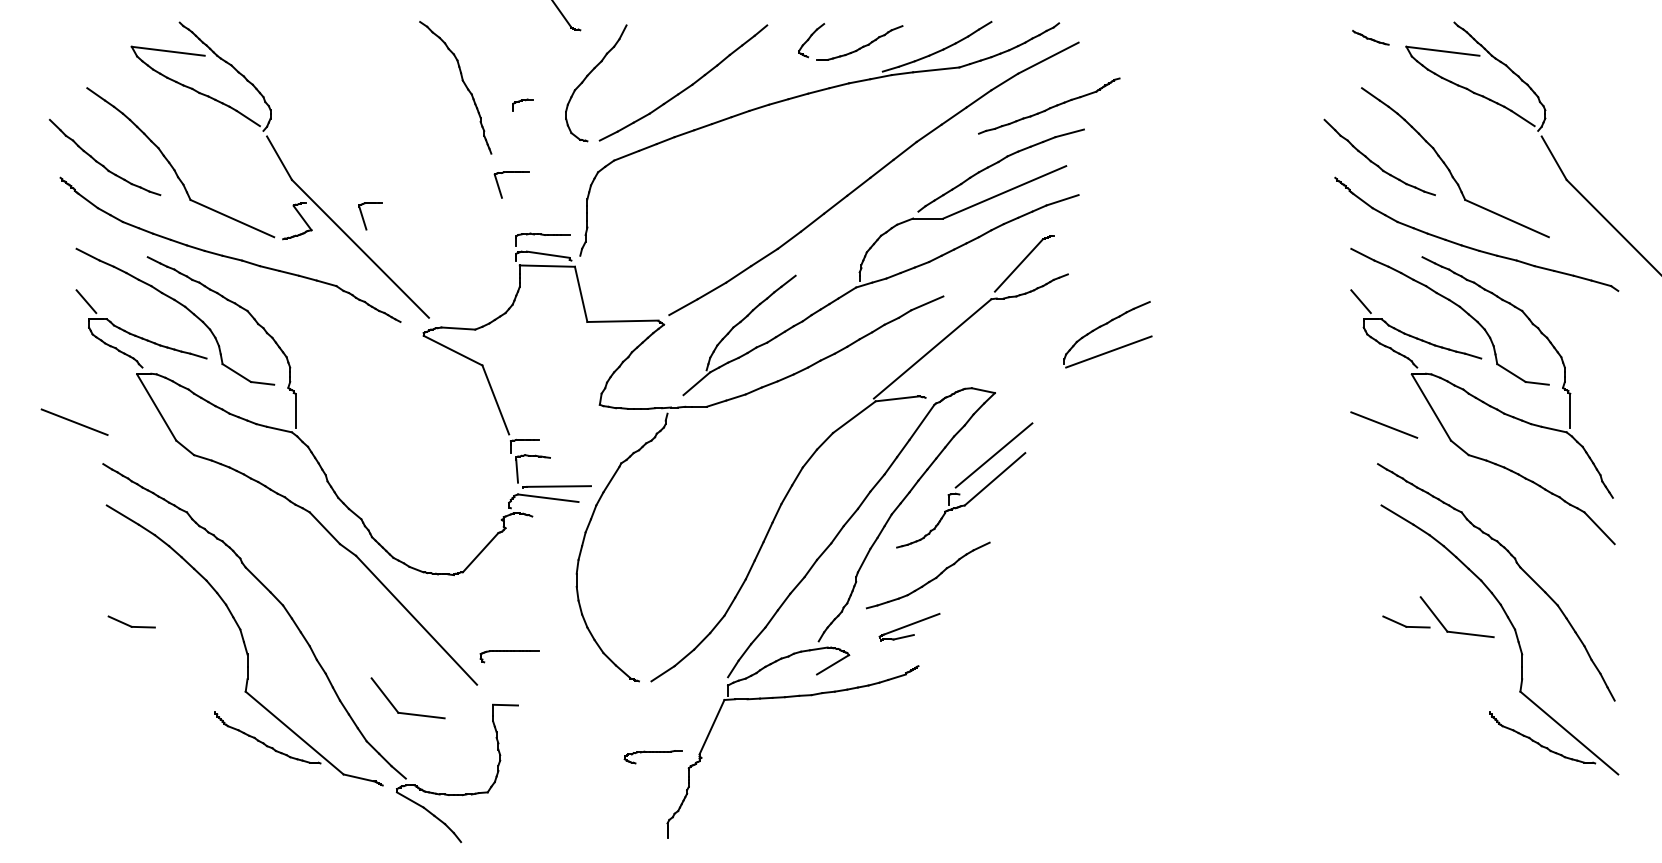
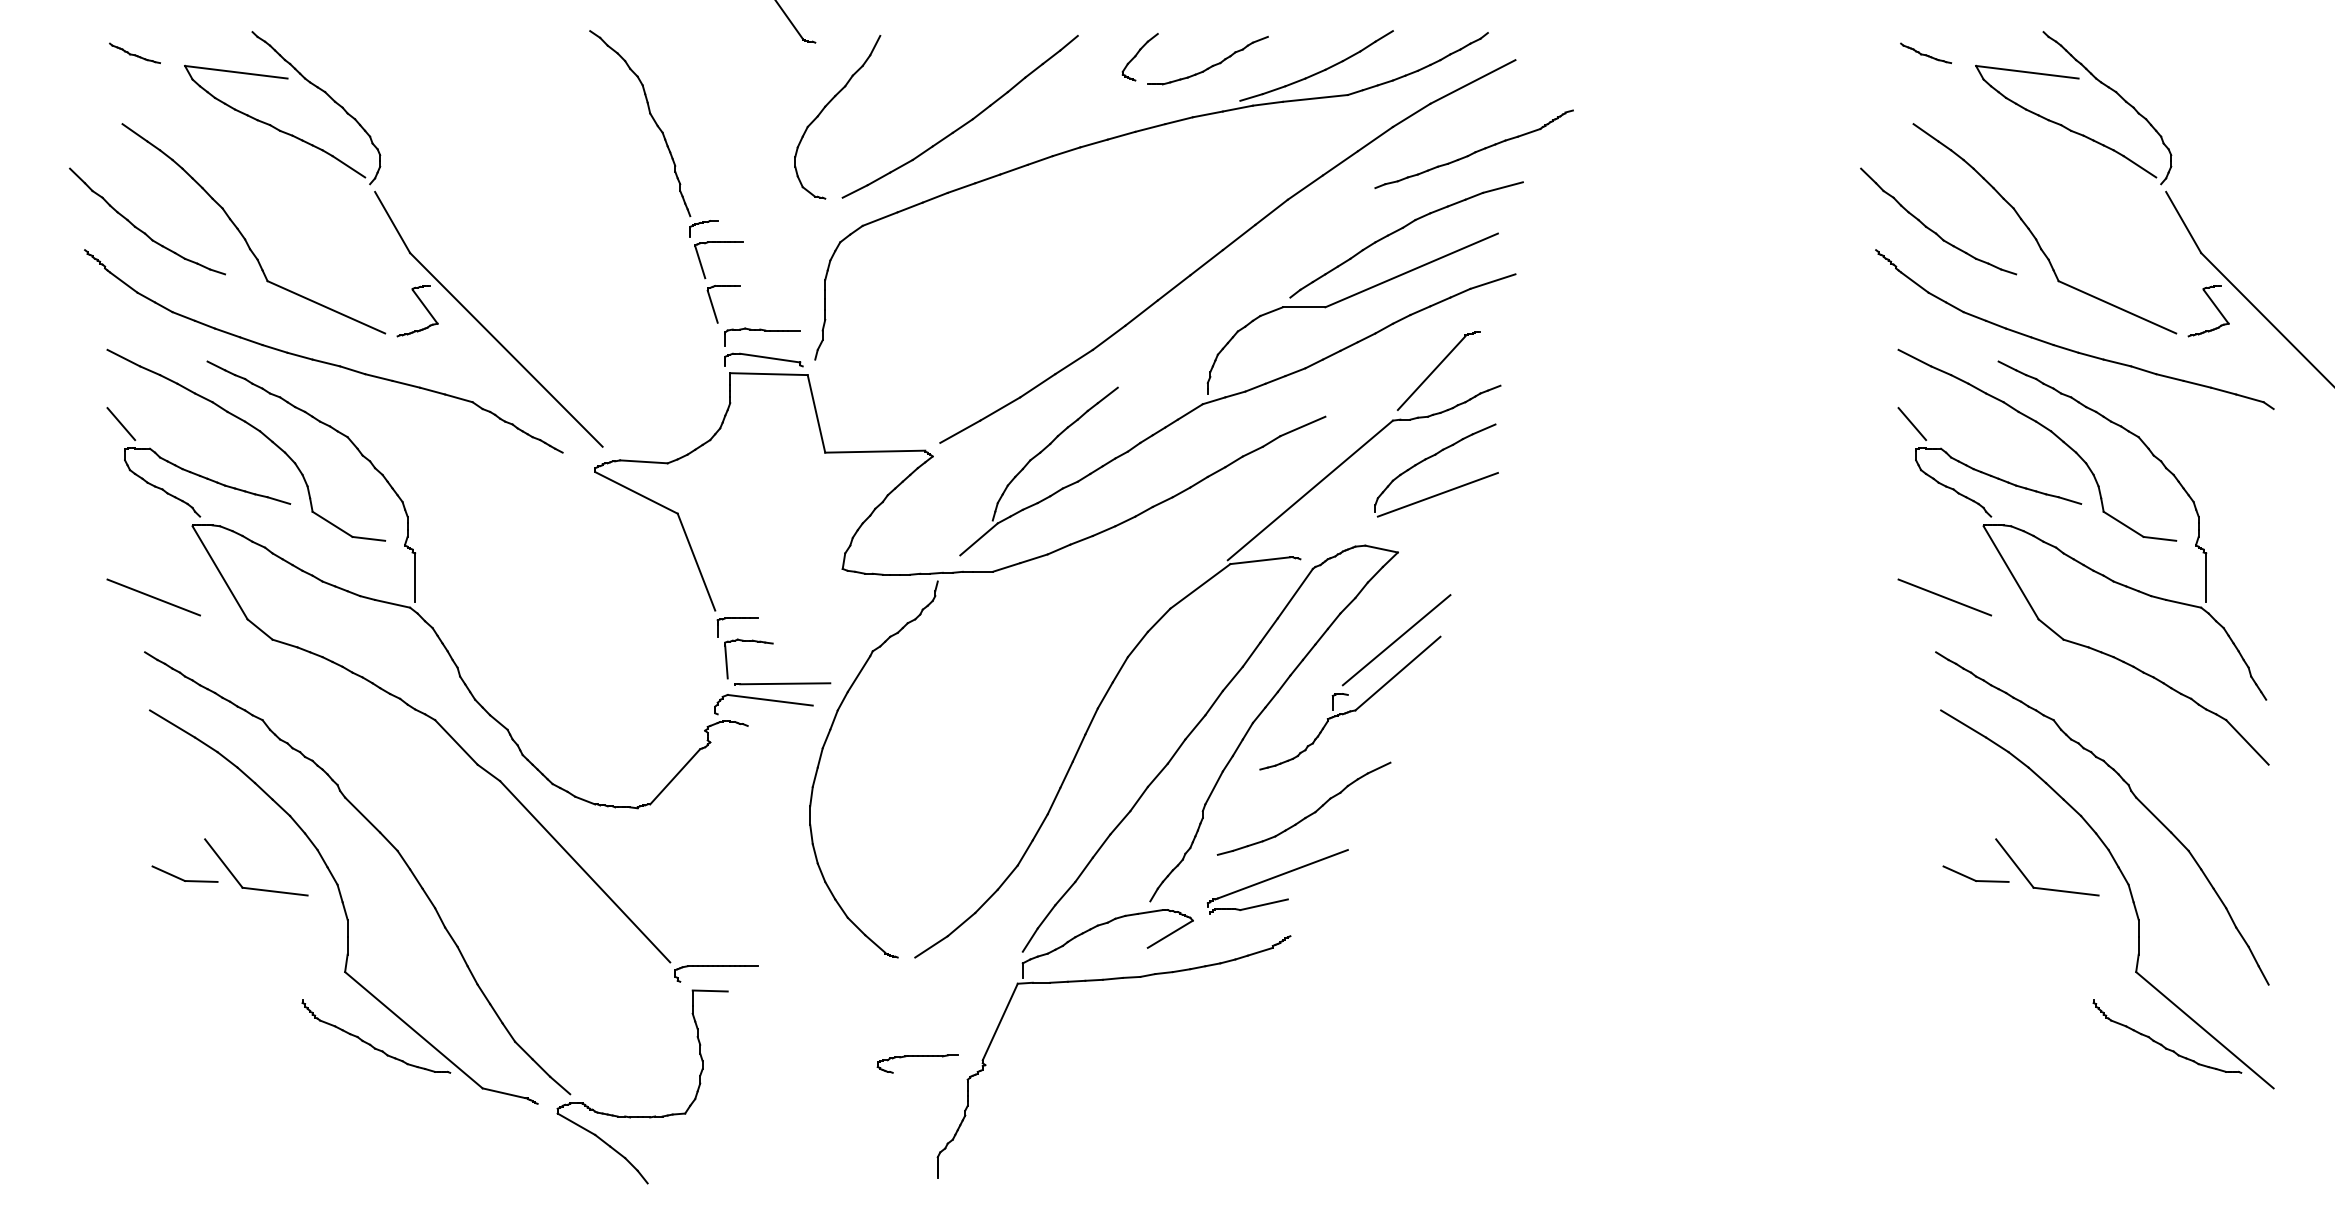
part: (95, 37) -> (134, 52), added
part: (522, 104) -> (703, 228), moved
part: (1576, 217) -> (2214, 306), added
part: (364, 219) -> (714, 308), moved
part: (1102, 326) -> (1429, 458), moved
line: (74, 422) -> (153, 597), moved
part: (909, 627) -> (1277, 881), size x1.67
part: (510, 651) -> (716, 966), moved
part: (404, 712) -> (251, 887), moved

